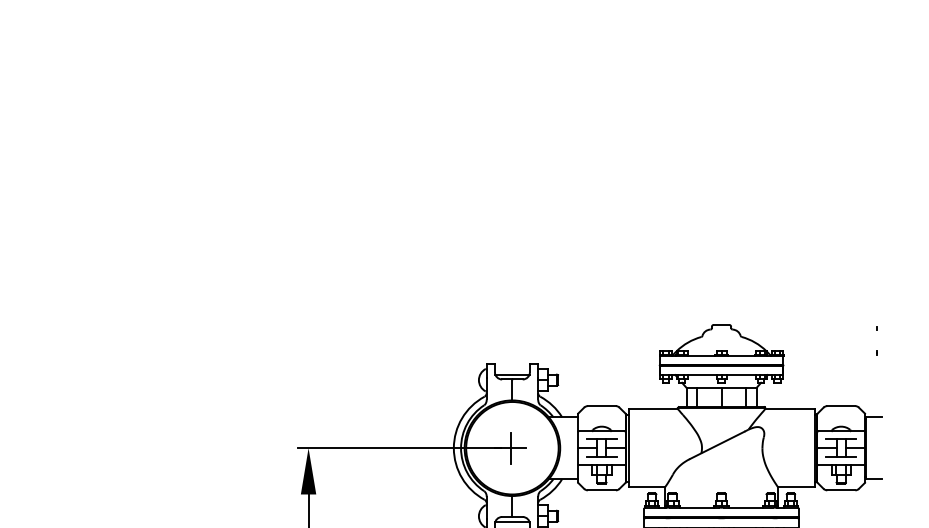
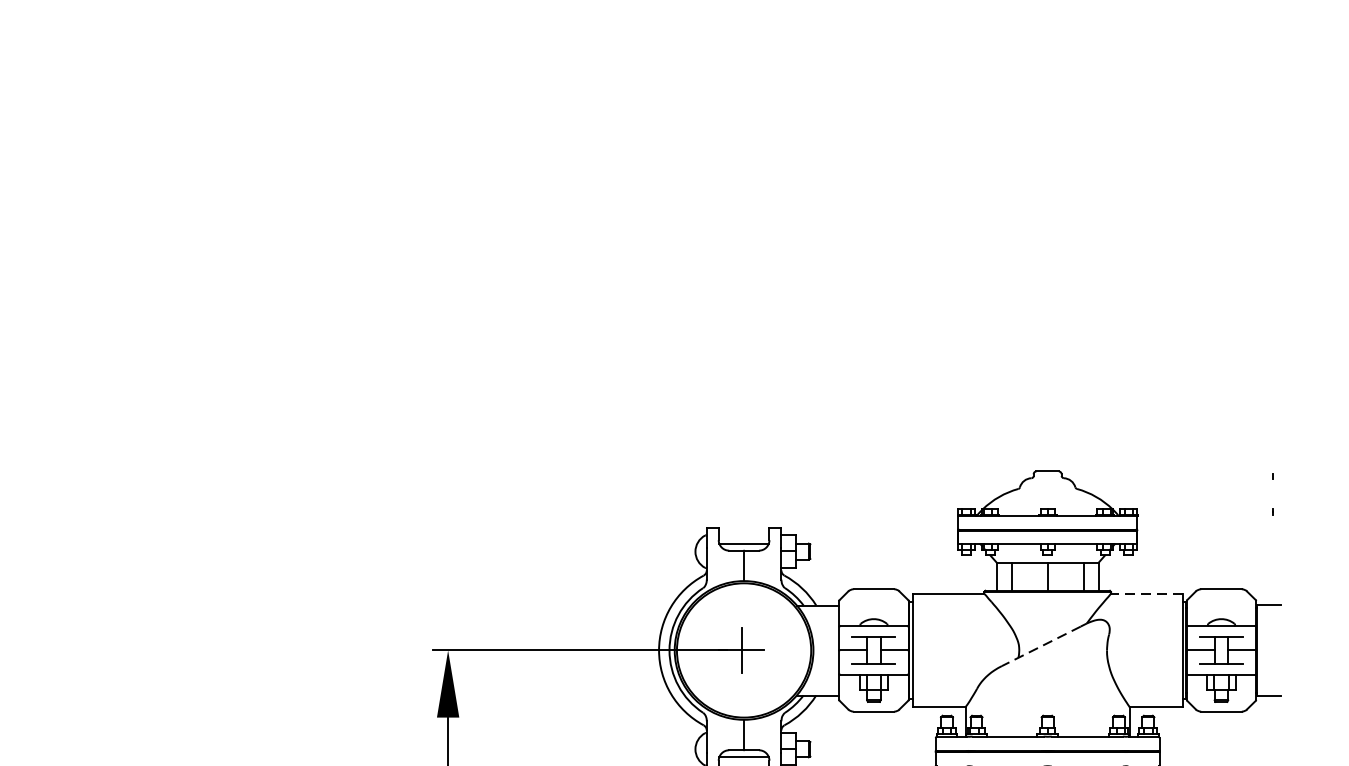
line: (789, 409) -> (1146, 594), solid -> dashed
line: (716, 445) -> (1040, 646), solid -> dashed

